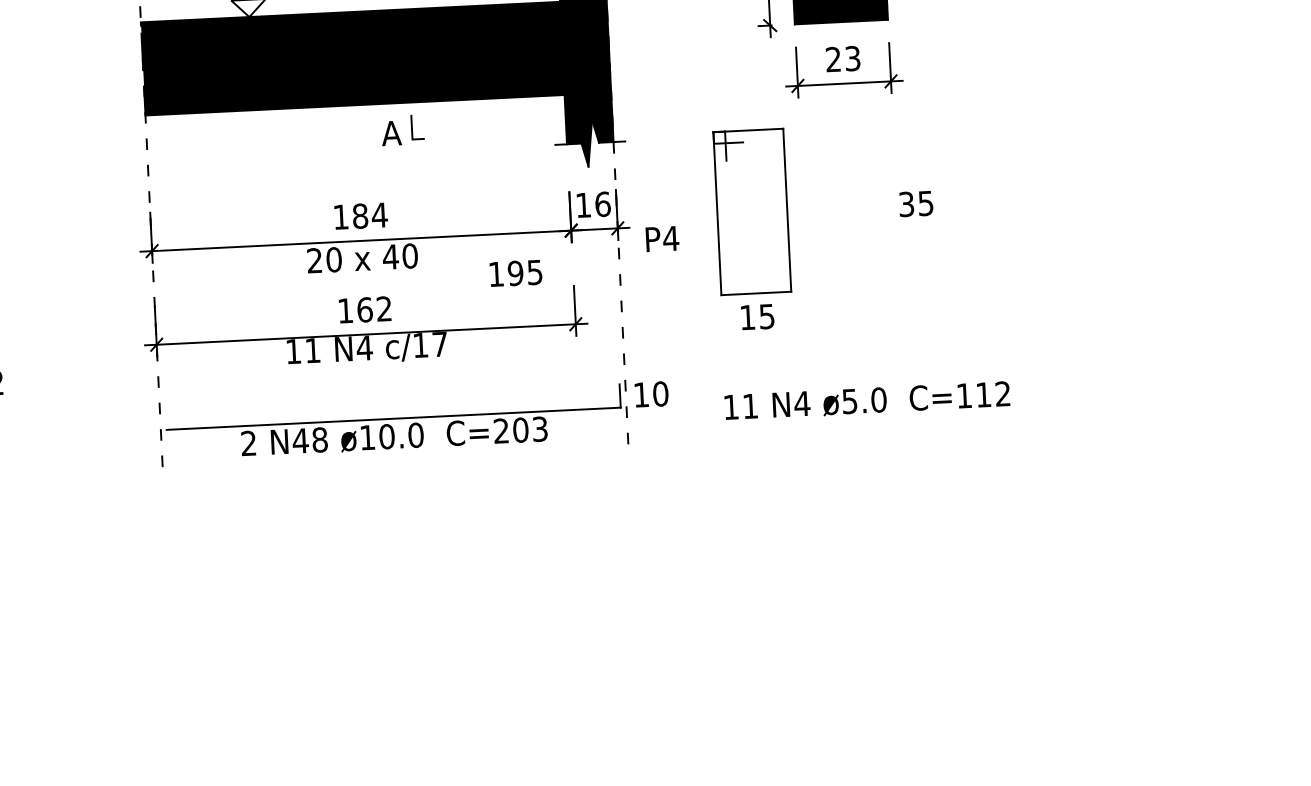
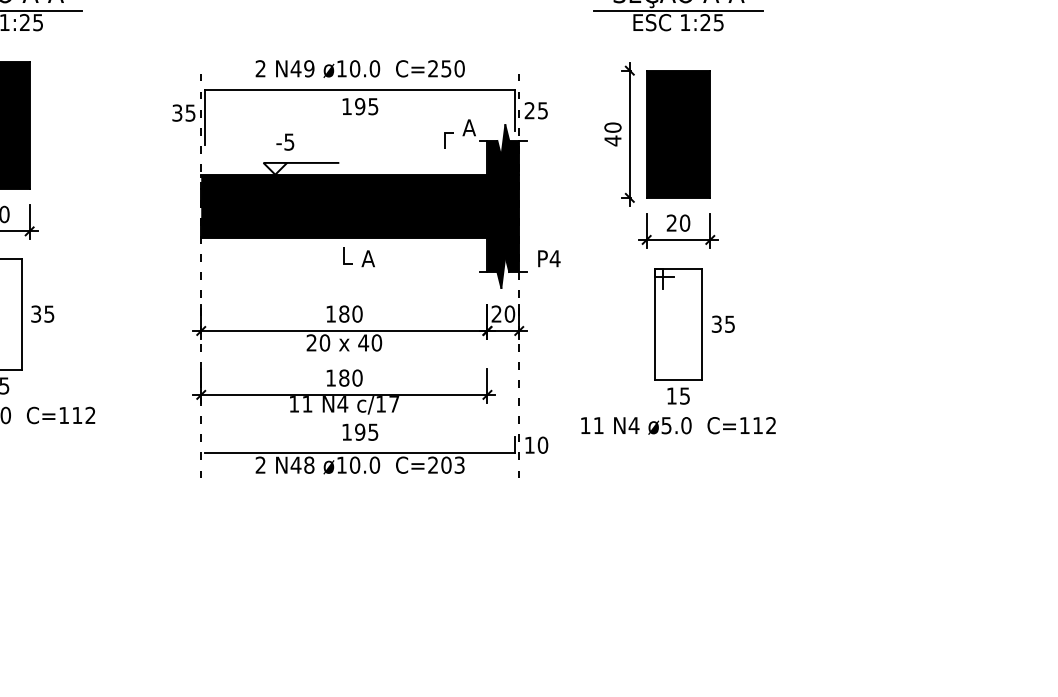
text: (852, 57) -> (684, 222), 23 -> 20
line: (412, 127) -> (344, 255), moved
text: (593, 203) -> (503, 313), 16 -> 20
text: (379, 214) -> (357, 313), 184 -> 180
part: (753, 229) -> (678, 336), moved
text: (662, 238) -> (549, 258), moved
text: (516, 272) -> (360, 431), moved
text: (374, 308) -> (350, 377), 162 -> 180
text: (867, 400) -> (678, 425), moved

